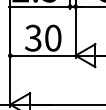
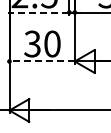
line: (39, 6) -> (38, 12), solid -> dashed
line: (43, 55) -> (42, 61), solid -> dashed

